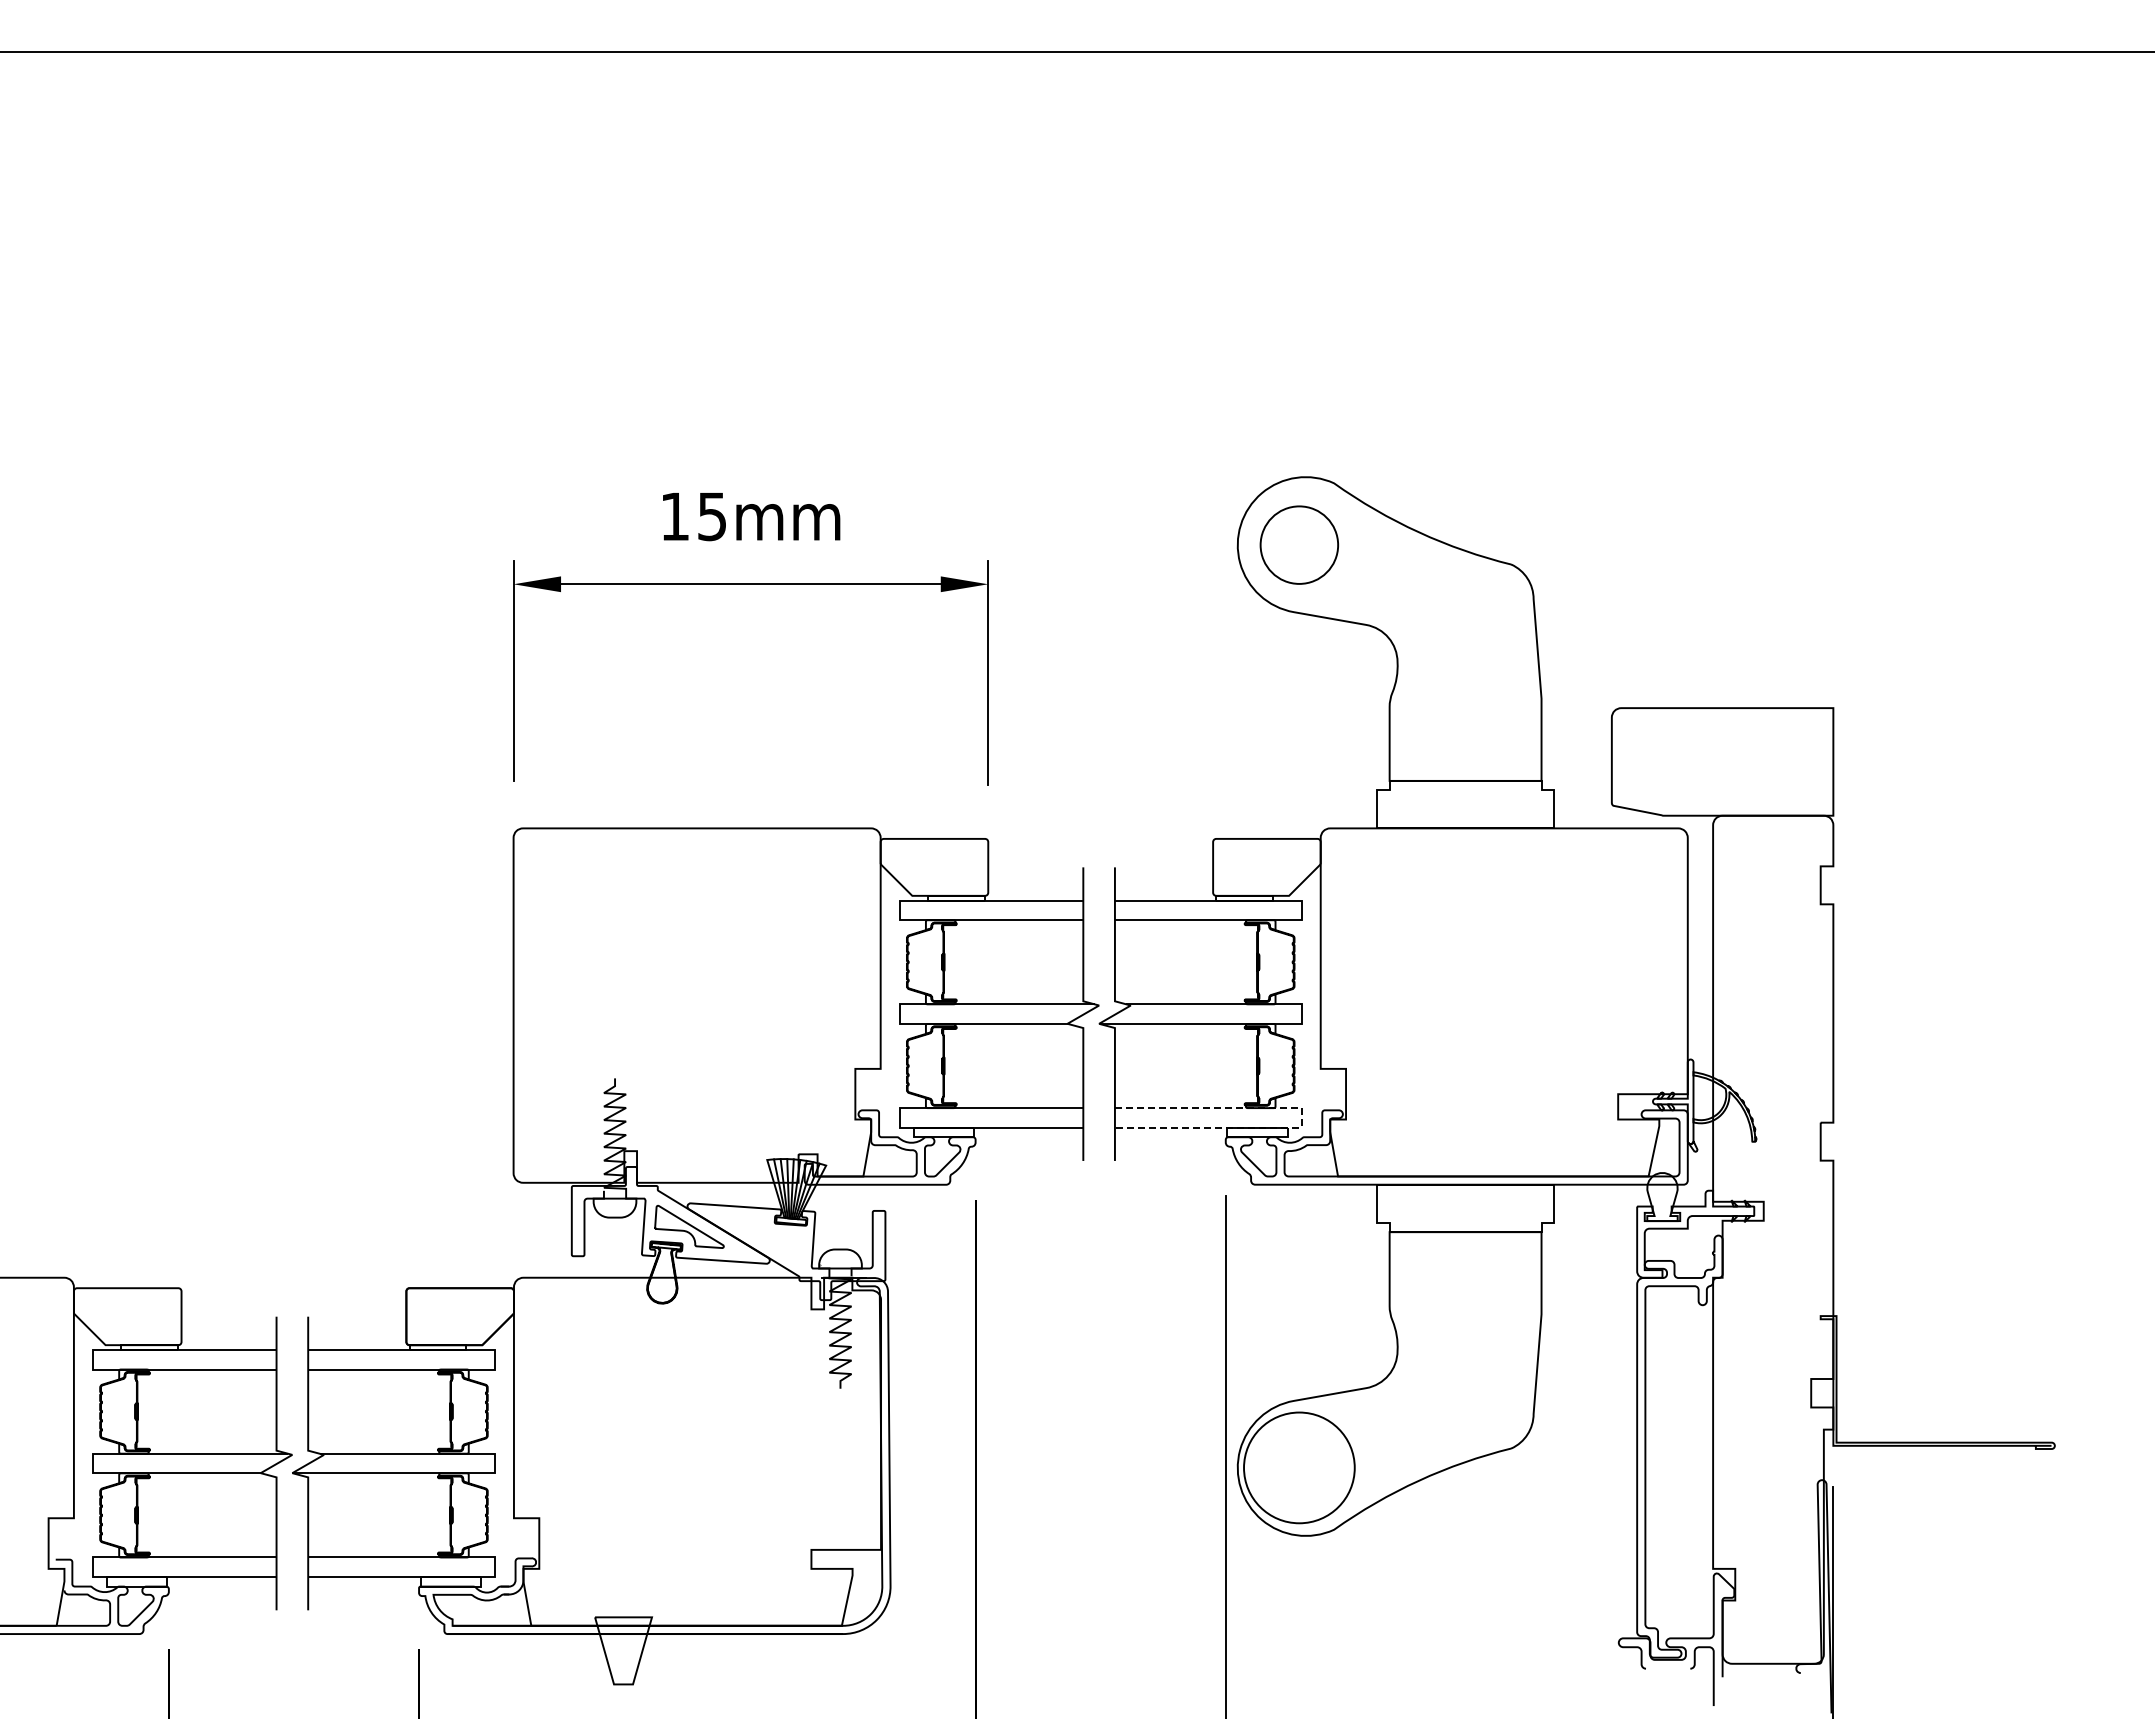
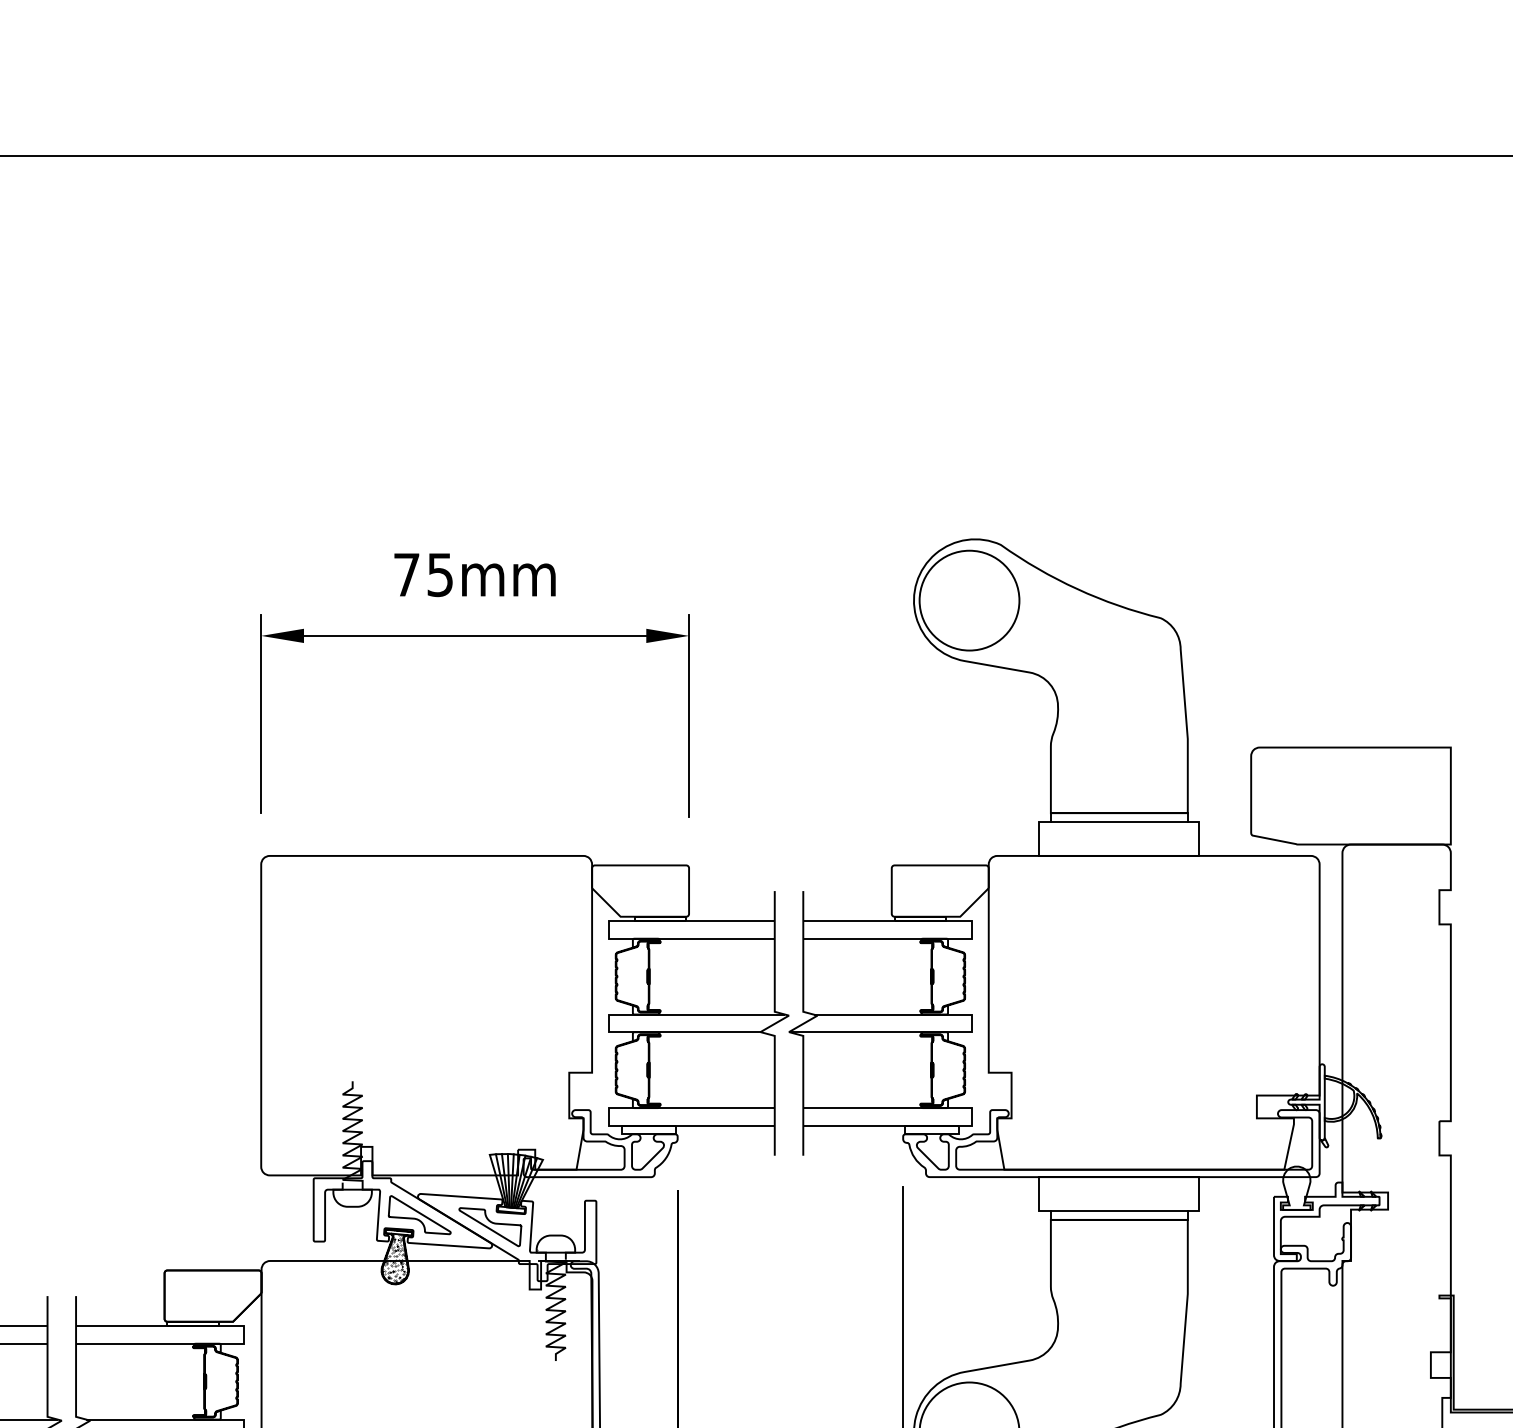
text: (674, 516) -> (406, 574), 15mm -> 75mm
circle: (1299, 544) -> (969, 600), size x1.43
line: (1465, 790) -> (1119, 821), added
line: (1301, 1117) -> (971, 1116), dashed -> solid
line: (1465, 1222) -> (1119, 1211), added
curve: (766, 1240) -> (489, 1227), added
hatch: (661, 1274) -> (394, 1258), added

